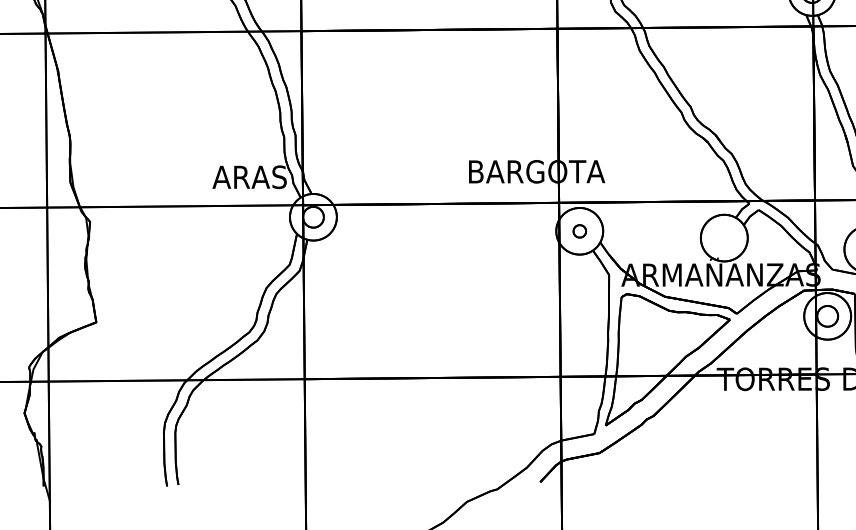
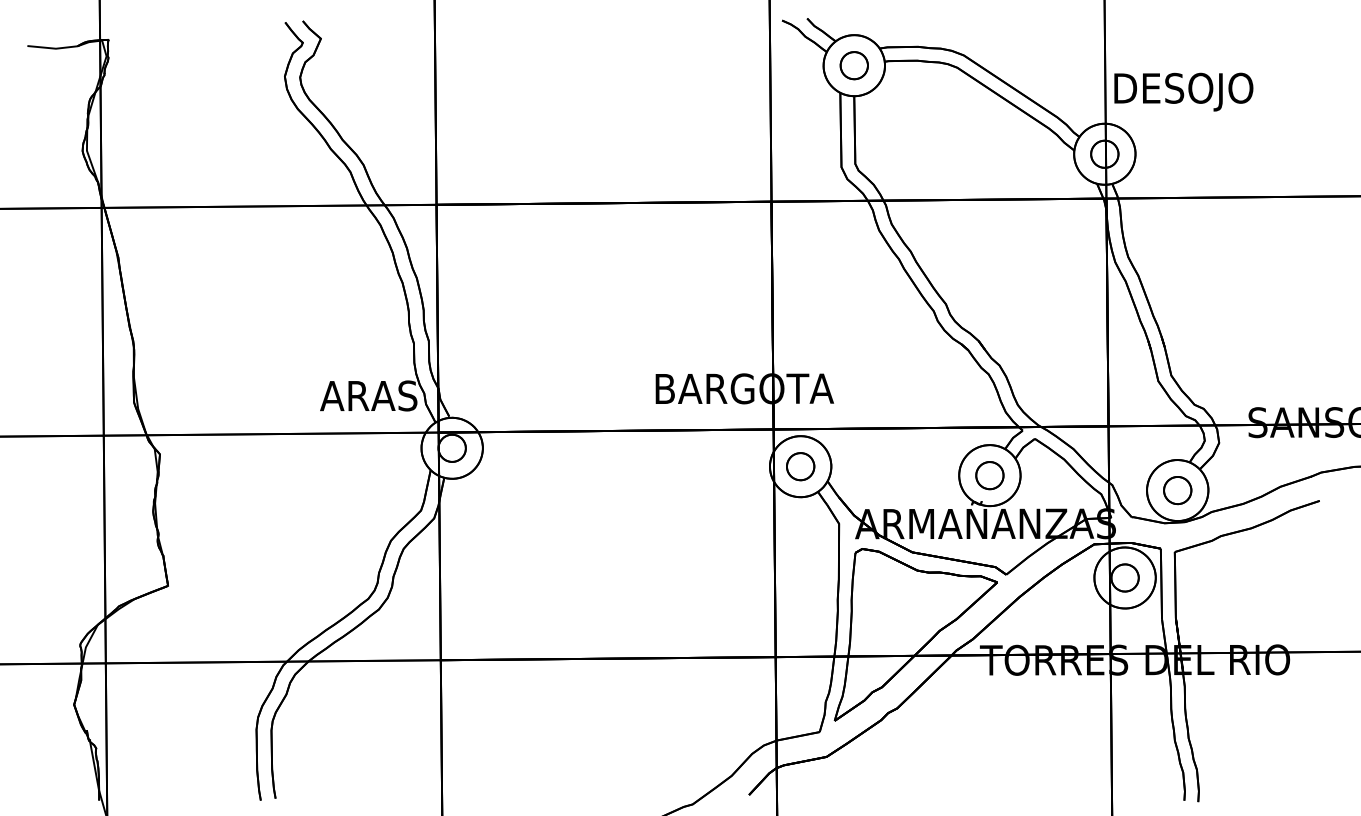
part: (579, 231) -> (800, 466), size x1.67
part: (724, 238) -> (989, 475), added

